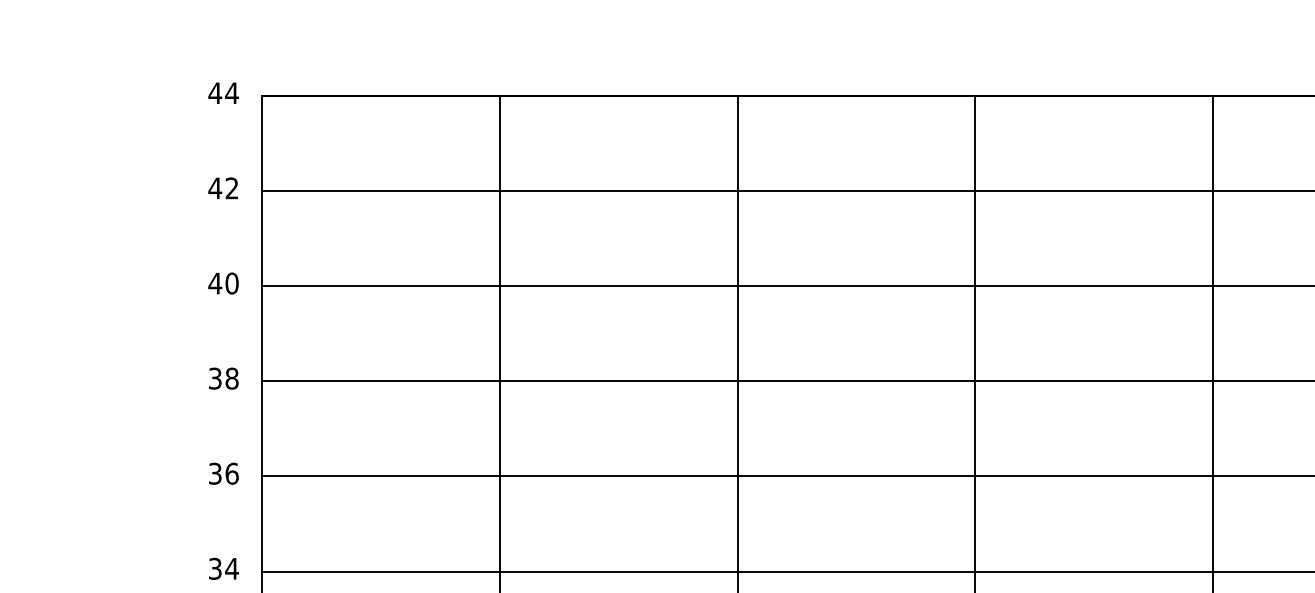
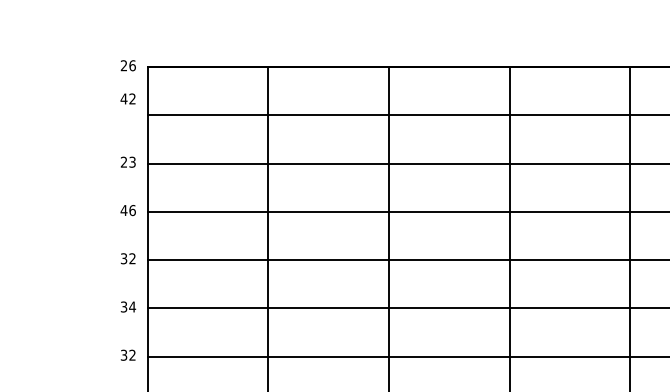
text: (222, 92) -> (127, 65), 44 -> 26
text: (222, 187) -> (127, 98), moved
text: (222, 282) -> (127, 161), 40 -> 23
text: (222, 378) -> (127, 210), 38 -> 46
text: (231, 473) -> (132, 258), 36 -> 32

